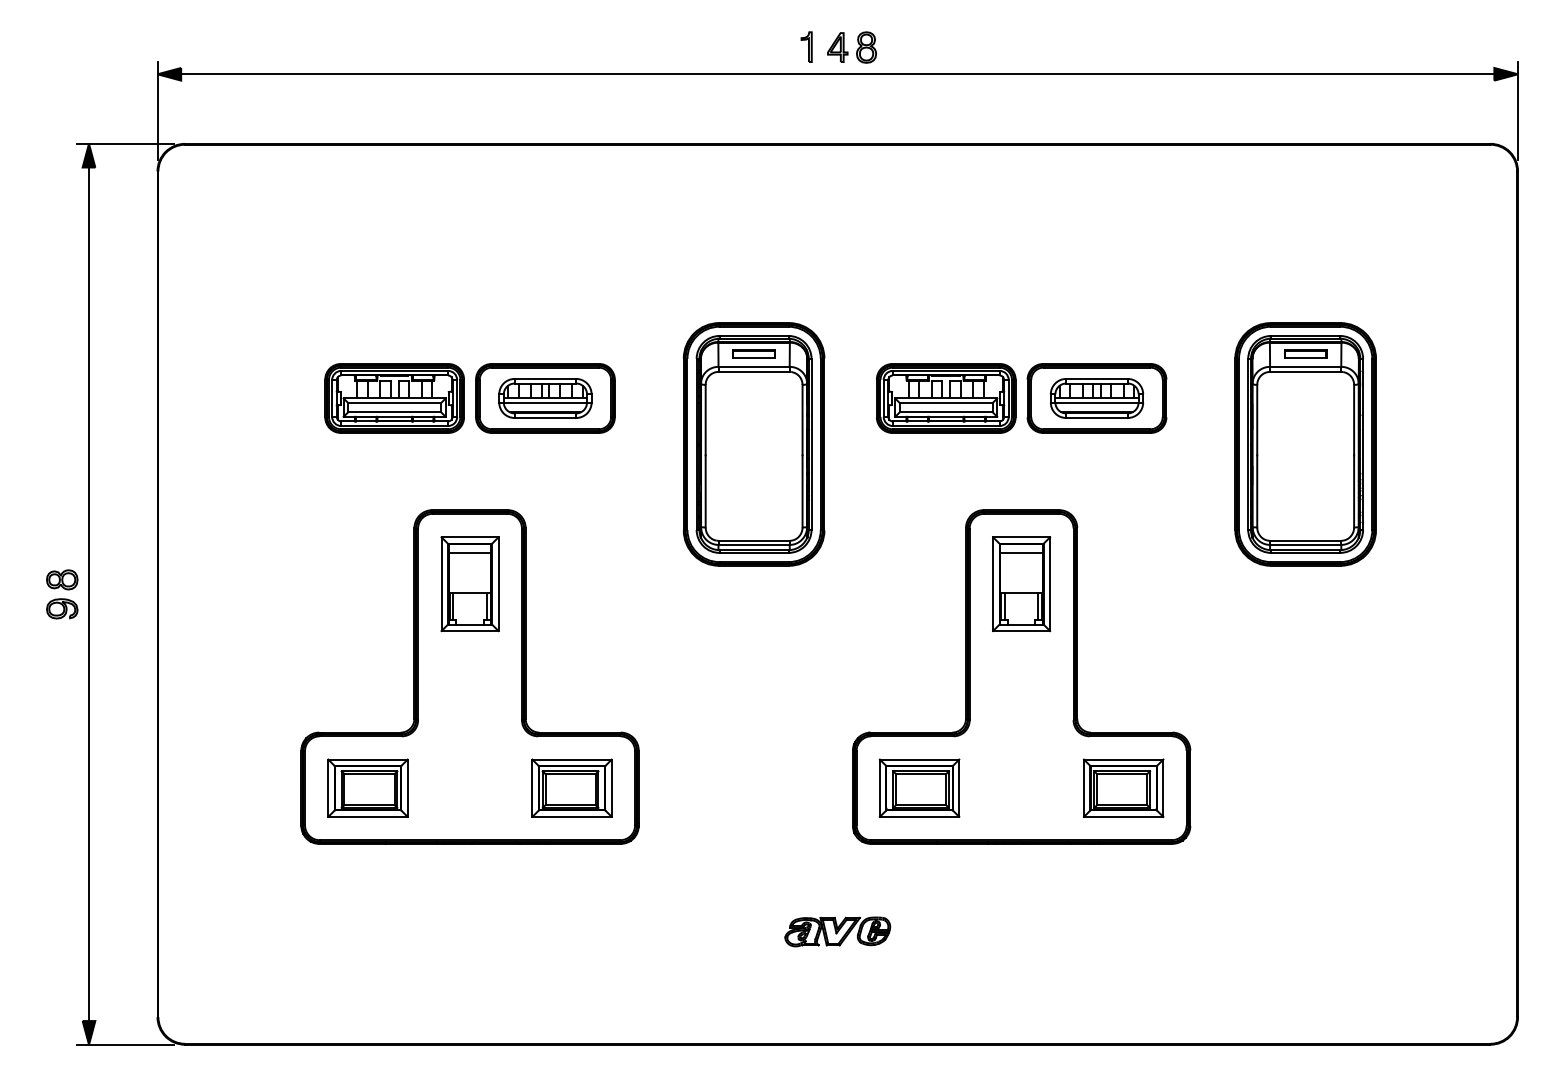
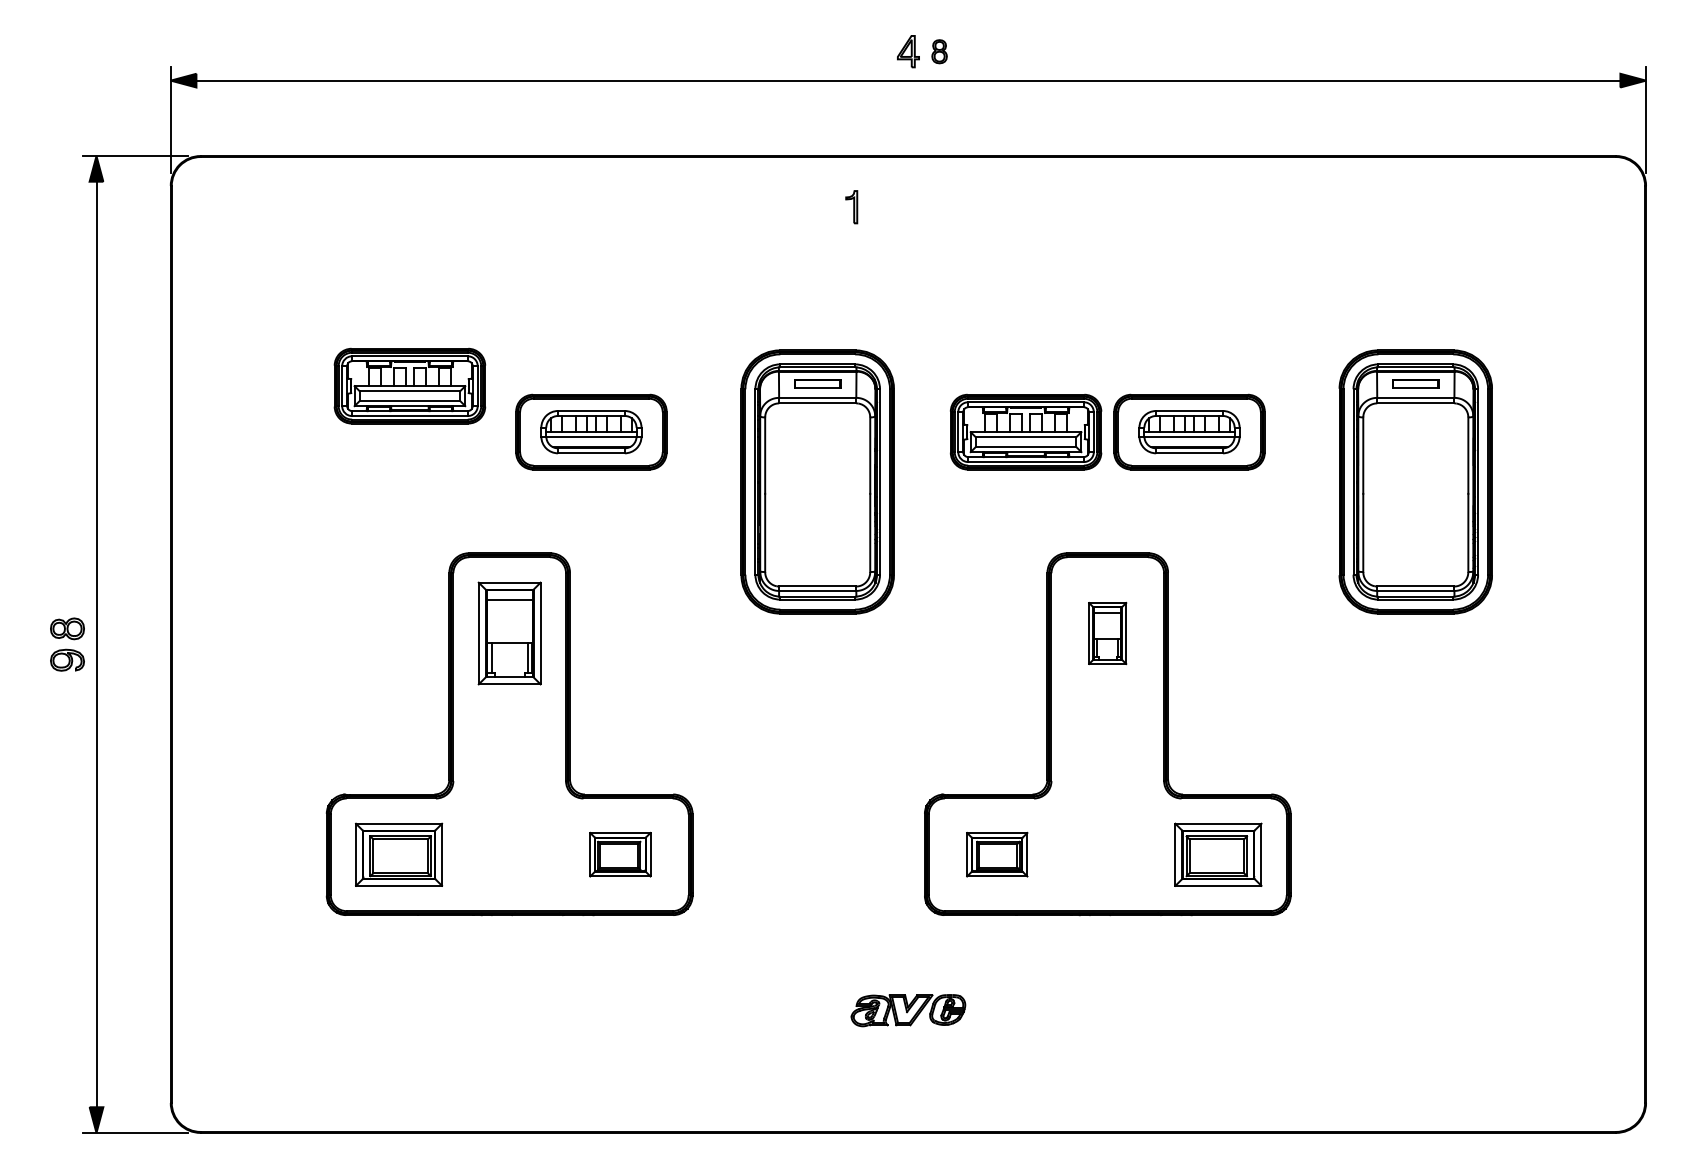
part: (806, 47) -> (851, 207), moved
part: (866, 47) -> (939, 51), size x0.7
part: (394, 397) -> (409, 385), moved
part: (1021, 584) -> (1107, 633), size x0.6
part: (572, 787) -> (620, 854), size x0.7
part: (919, 787) -> (997, 854), size x0.7

